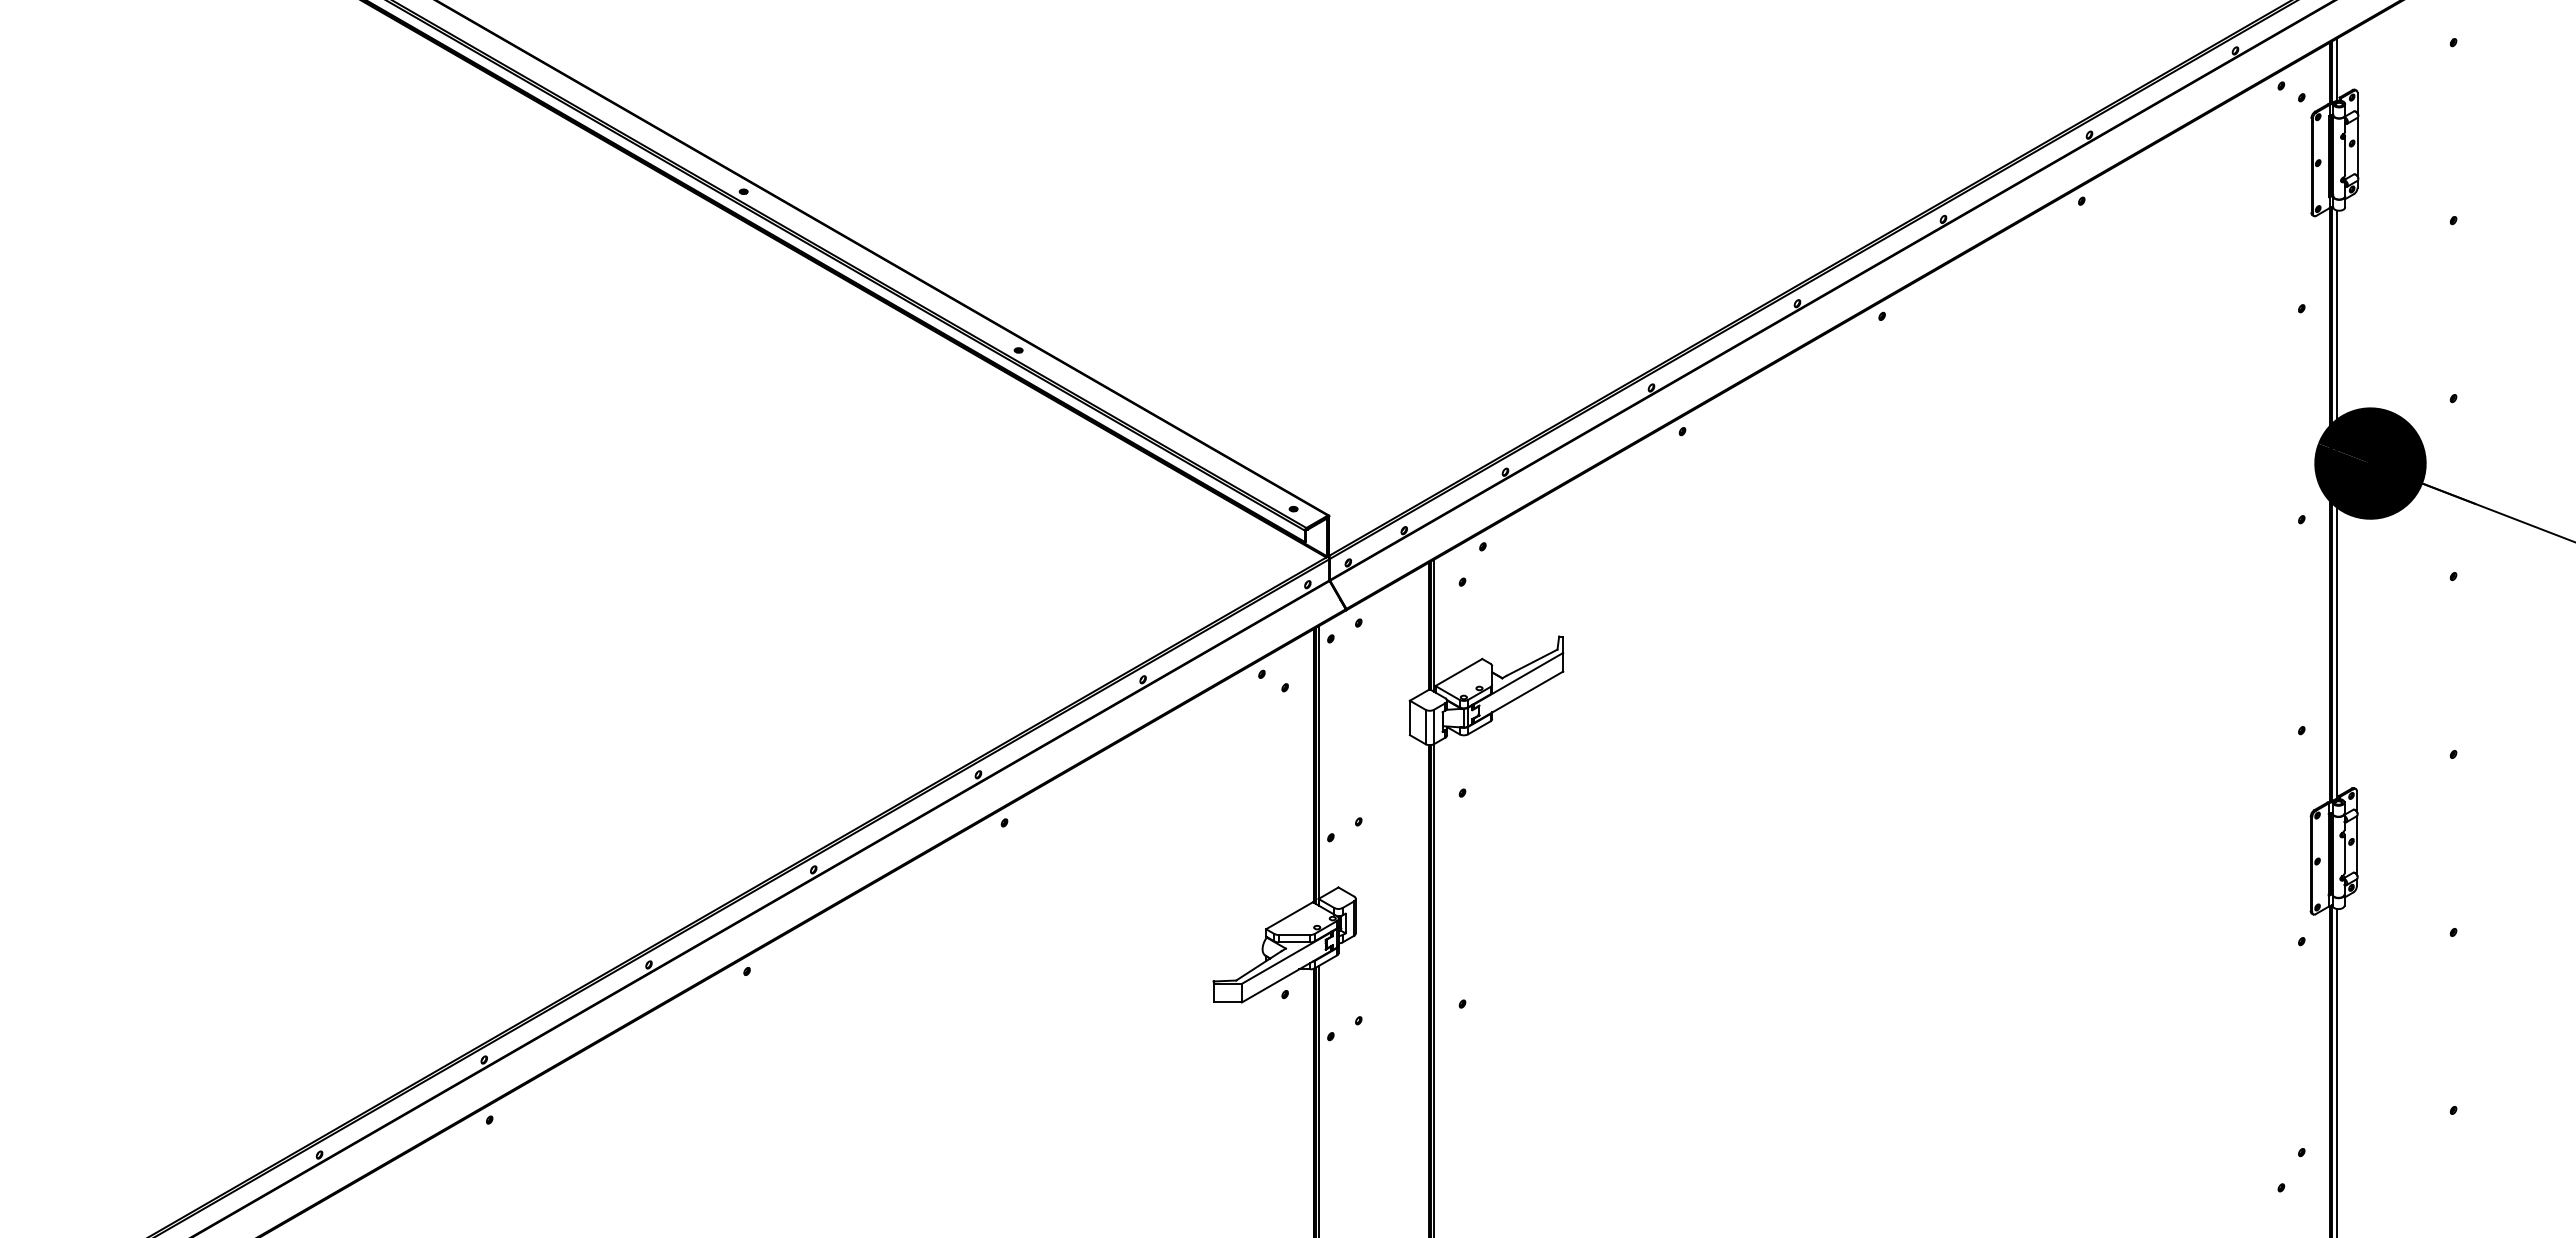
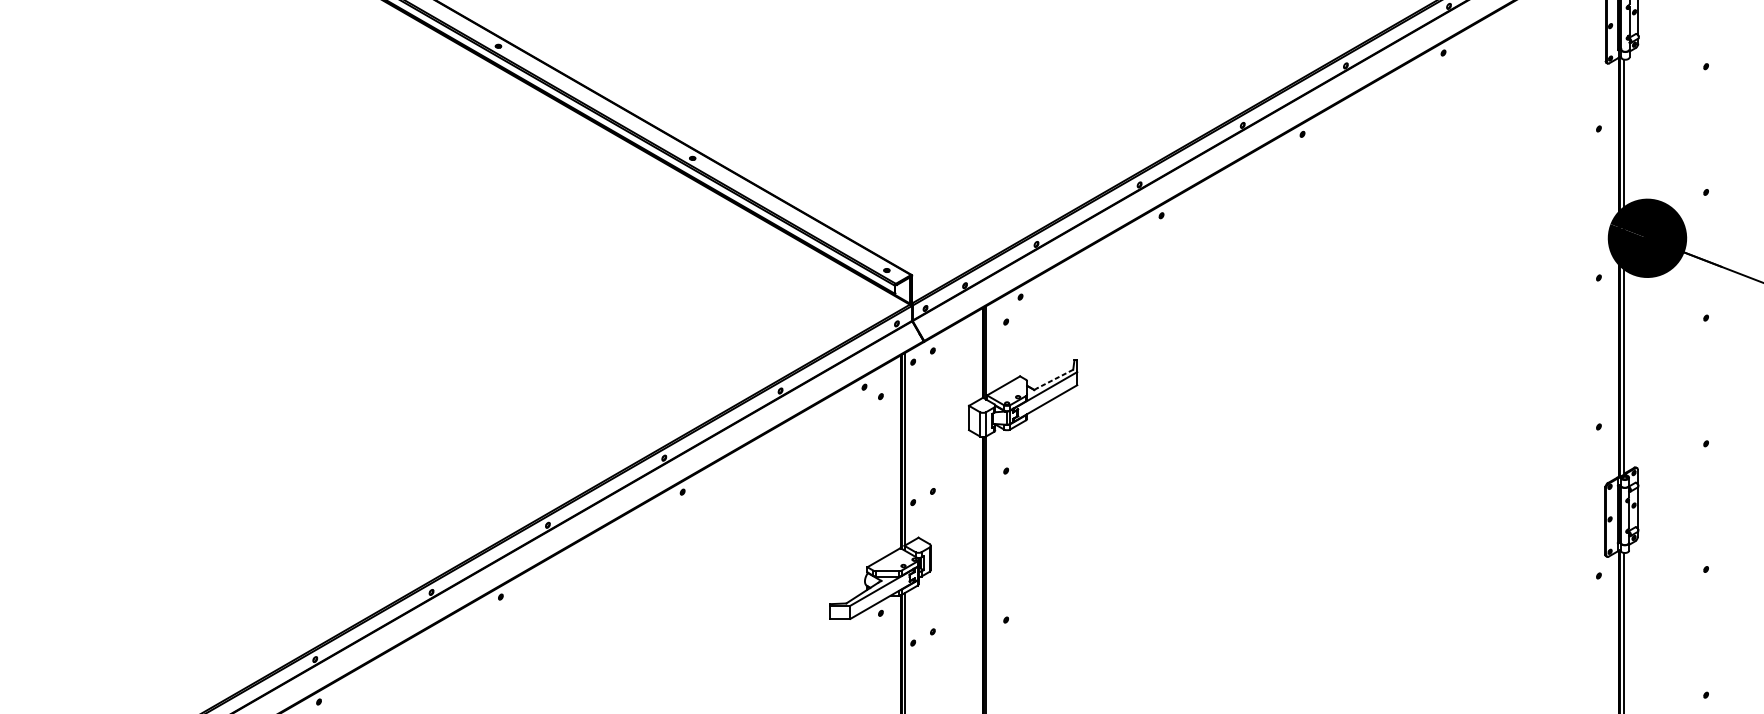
line: (1531, 662) -> (1054, 378), solid -> dashed

